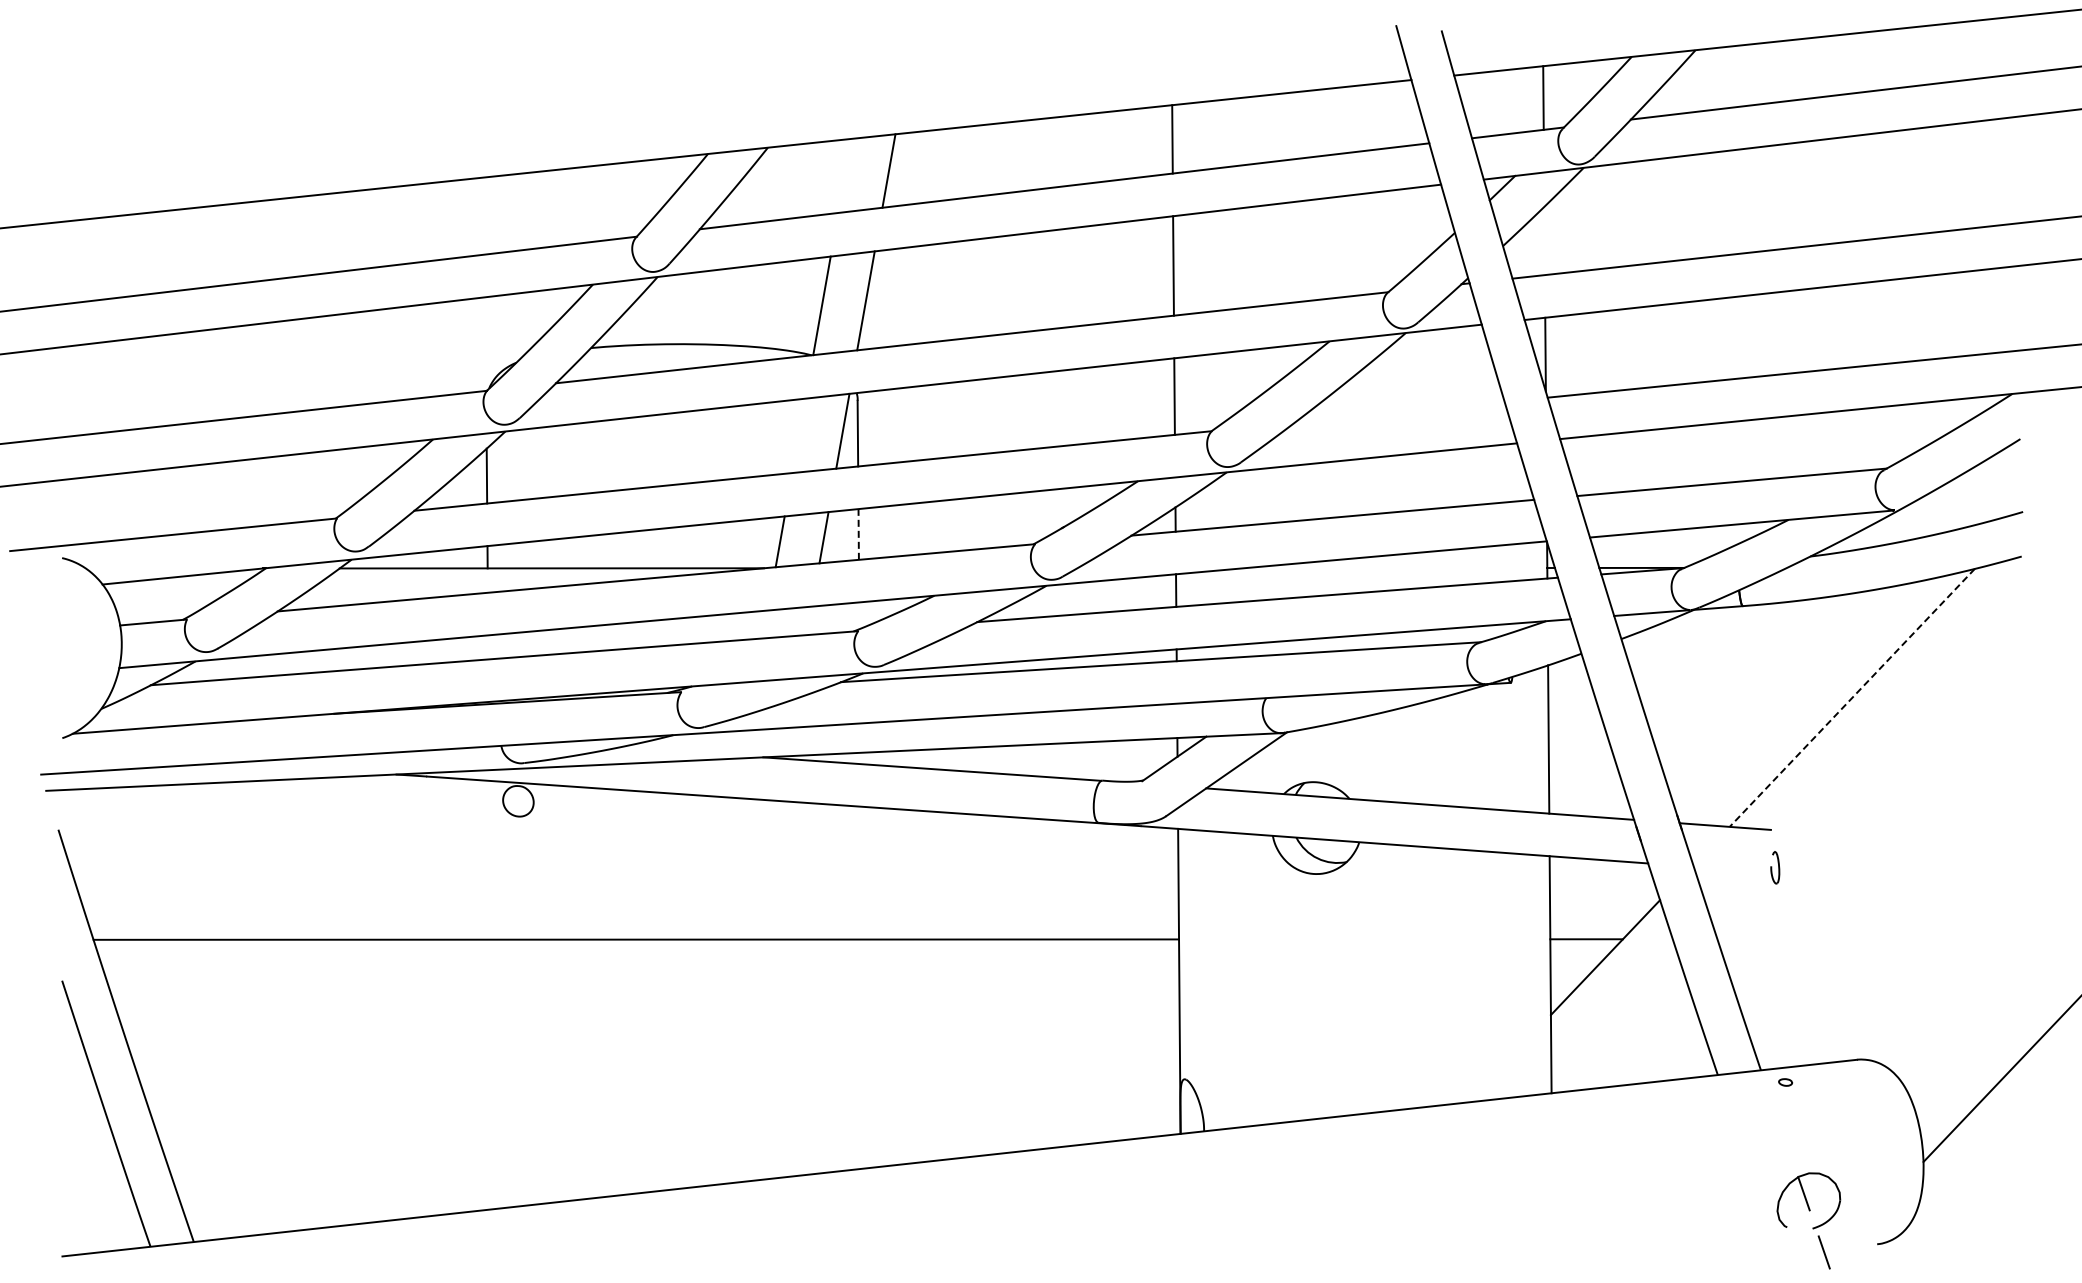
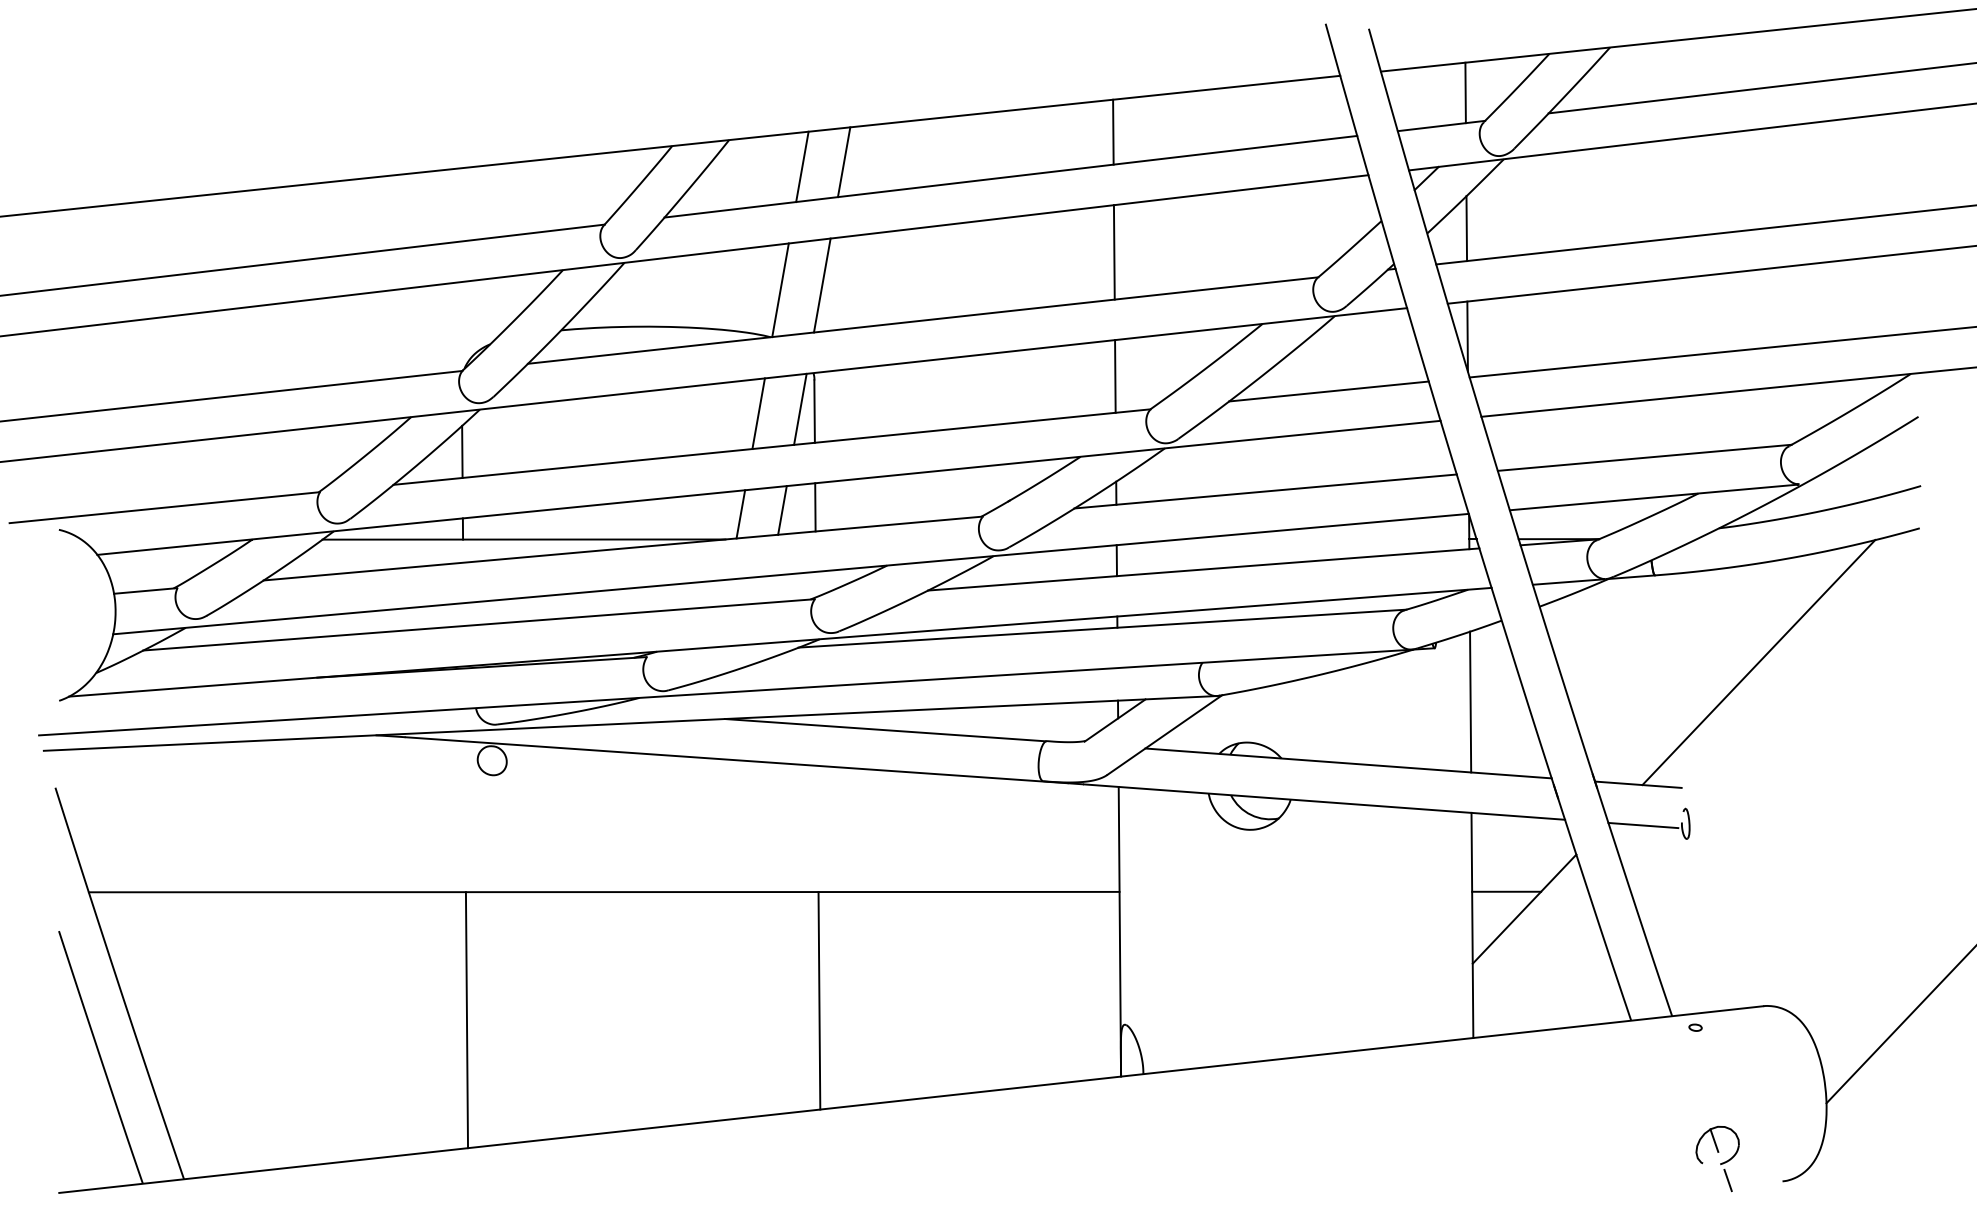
line: (844, 175) -> (801, 166), added
line: (1544, 240) -> (1466, 228), added
line: (1399, 411) -> (1328, 390), added
line: (798, 435) -> (758, 413), added
line: (858, 533) -> (815, 506), dashed -> solid
line: (1852, 697) -> (1759, 662), dashed -> solid
line: (1730, 869) -> (1643, 825), added
line: (862, 1053) -> (818, 1000), added
line: (491, 1074) -> (466, 1020), added
part: (1808, 1220) -> (1717, 1158), size x0.71

